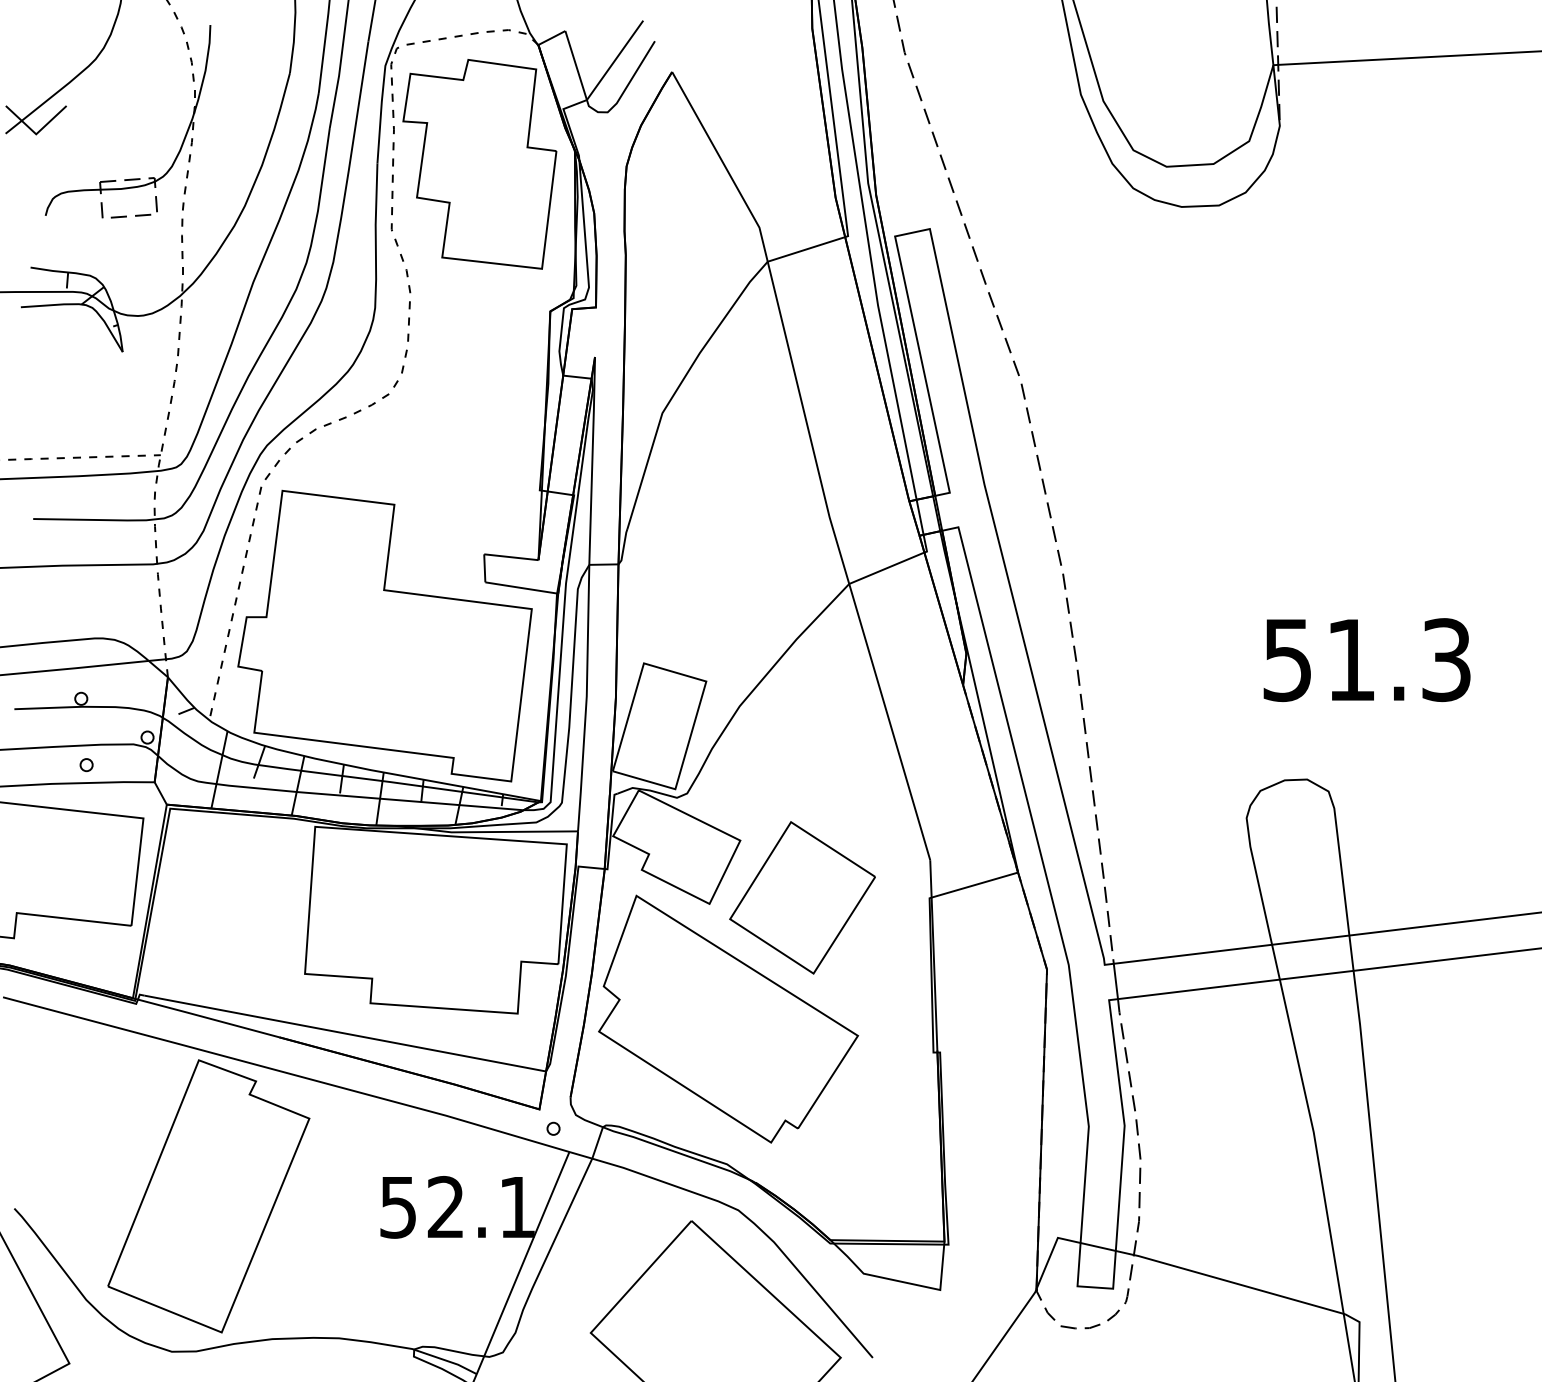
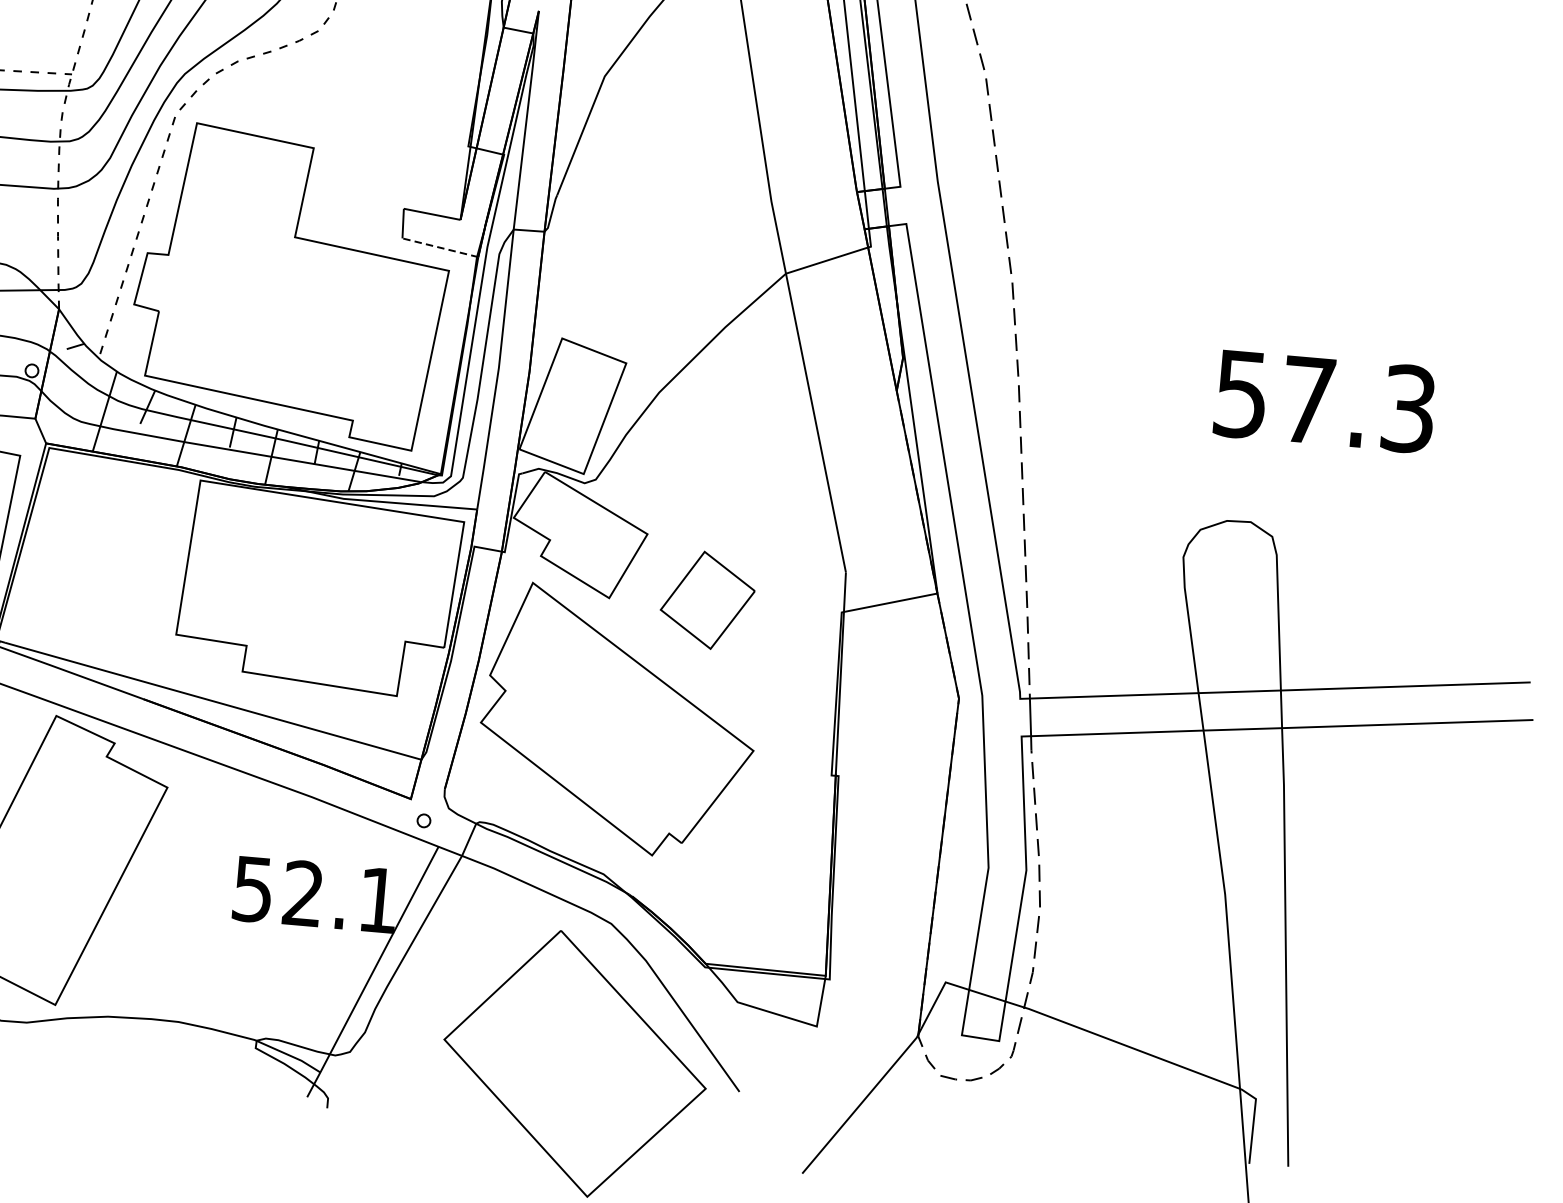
line: (522, 588) -> (441, 248), solid -> dashed
text: (1350, 659) -> (1307, 399), 51.3 -> 57.3
part: (802, 897) -> (707, 599), size x0.6

